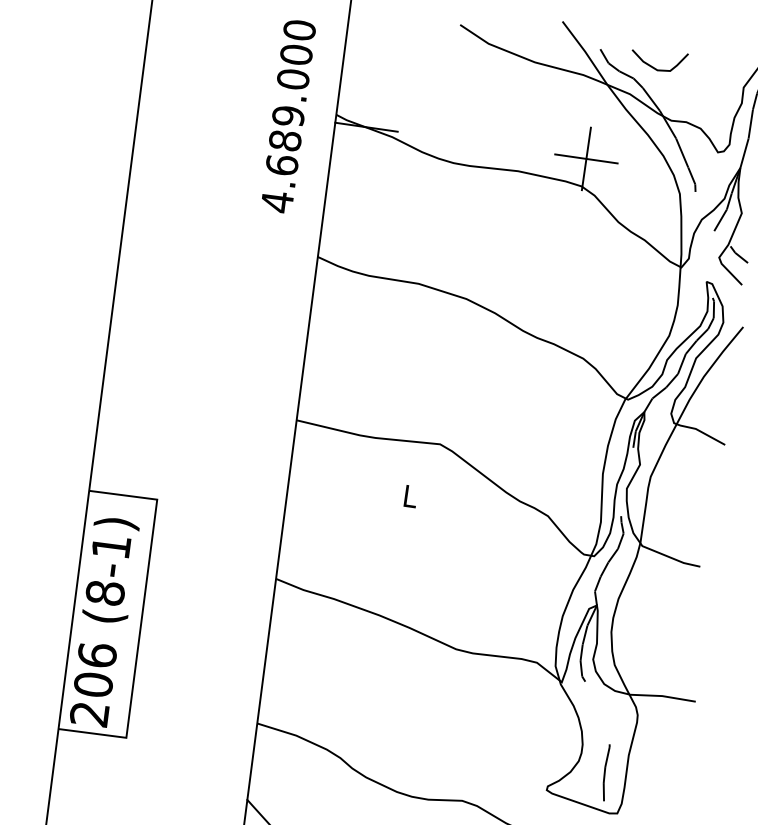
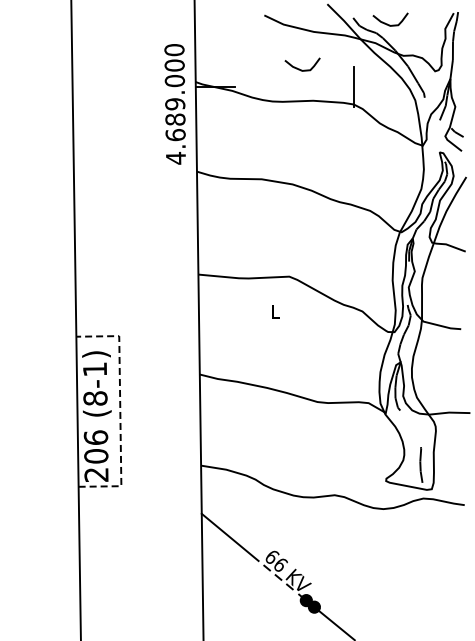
text: (287, 116) -> (174, 104), moved
curve: (503, 116) -> (299, 68), added
line: (586, 159) -> (354, 87), removed
line: (142, 617) -> (120, 410), solid -> dashed

